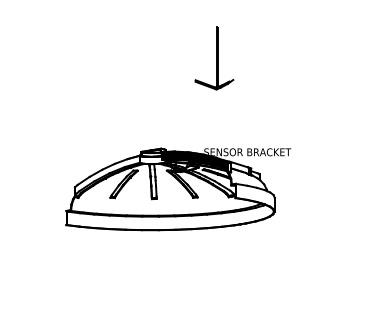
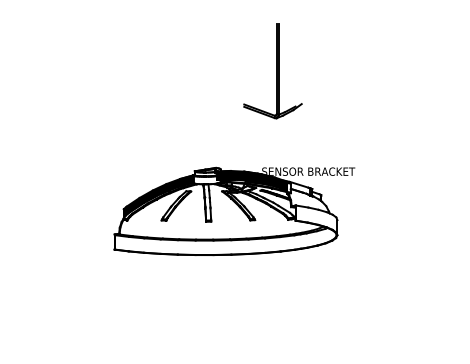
part: (213, 58) -> (272, 71), size x1.43
fill: (107, 175) -> (158, 196), added

